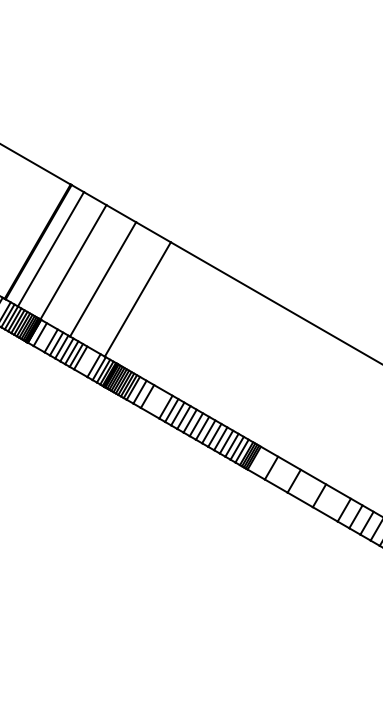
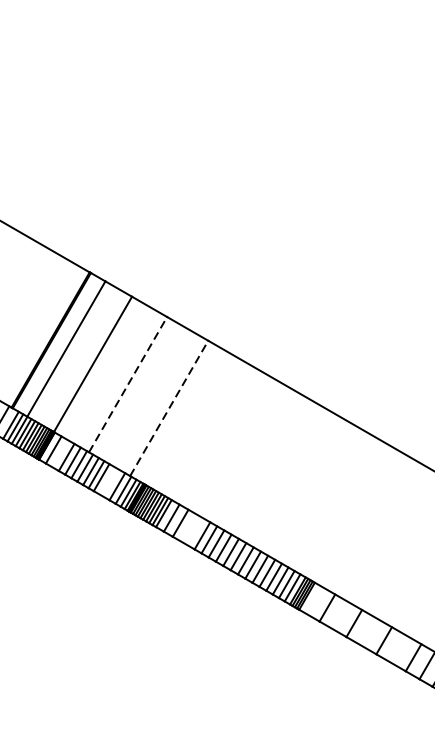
line: (103, 278) -> (128, 383), solid -> dashed
line: (138, 299) -> (169, 408), solid -> dashed

